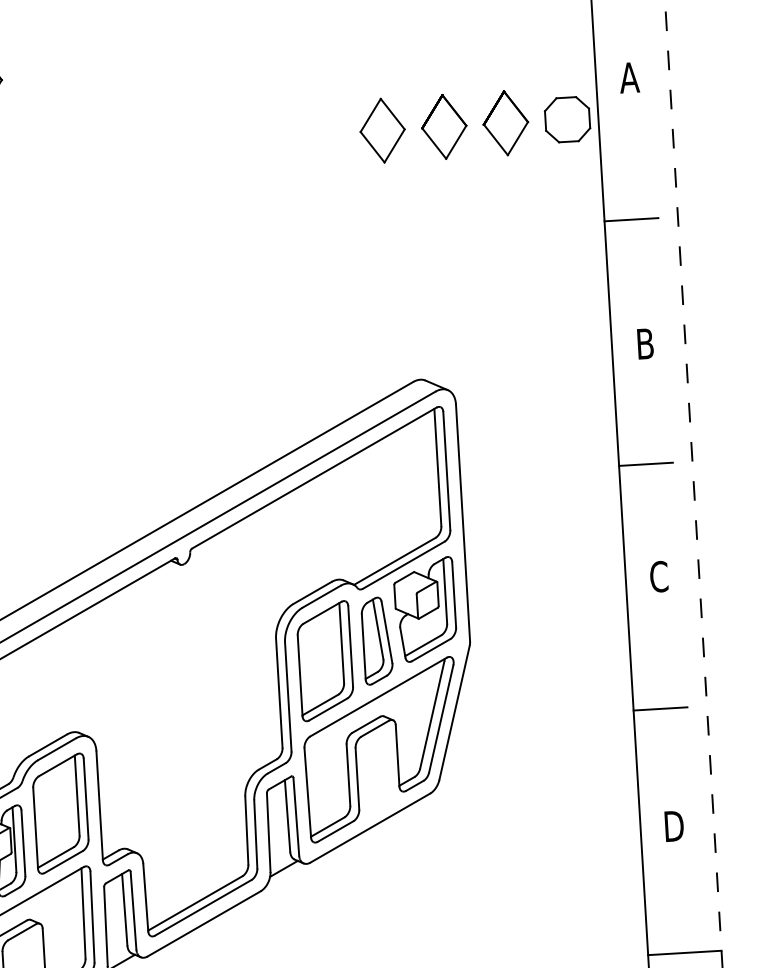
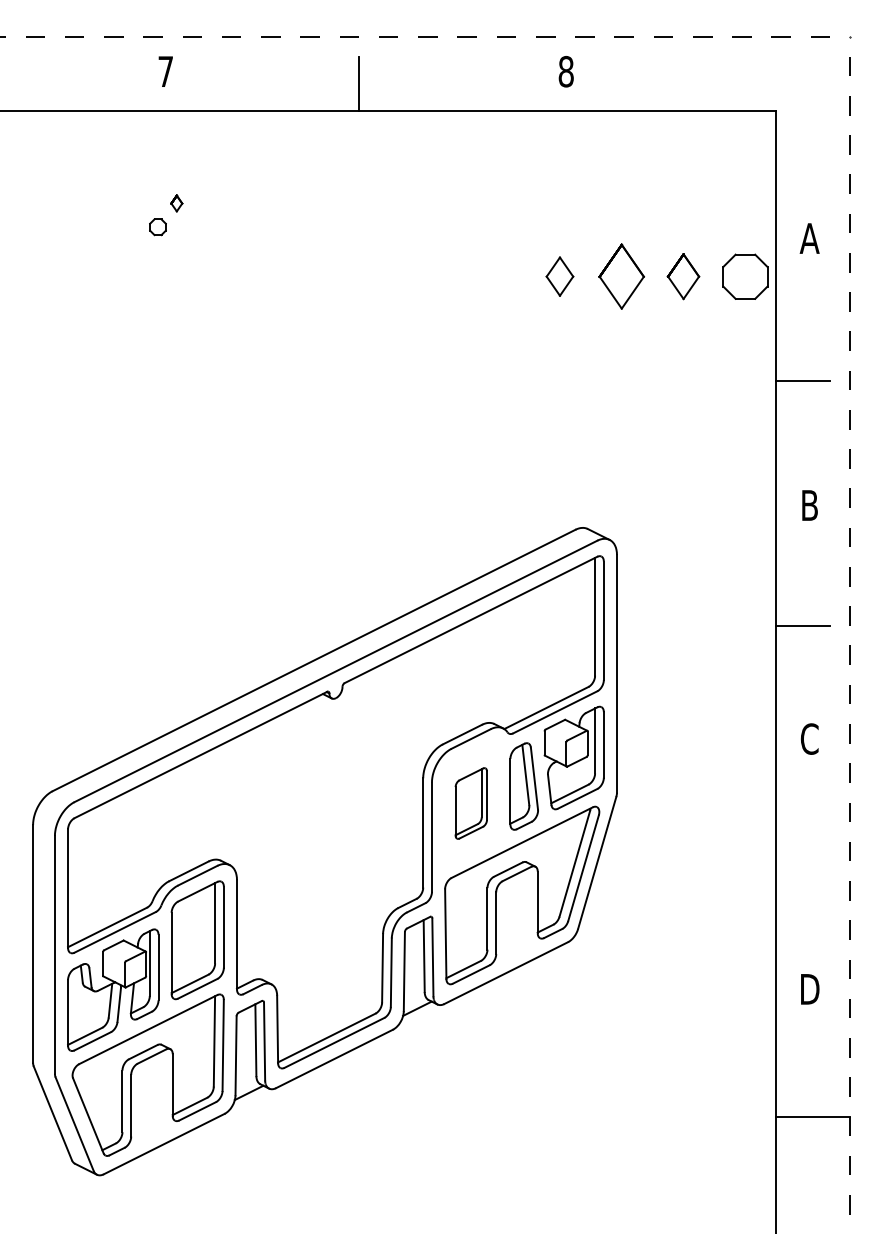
part: (505, 123) -> (683, 276), size x0.7
part: (382, 130) -> (559, 276), size x0.6
part: (325, 661) -> (471, 803), size x0.6
line: (660, 709) -> (803, 871), removed

